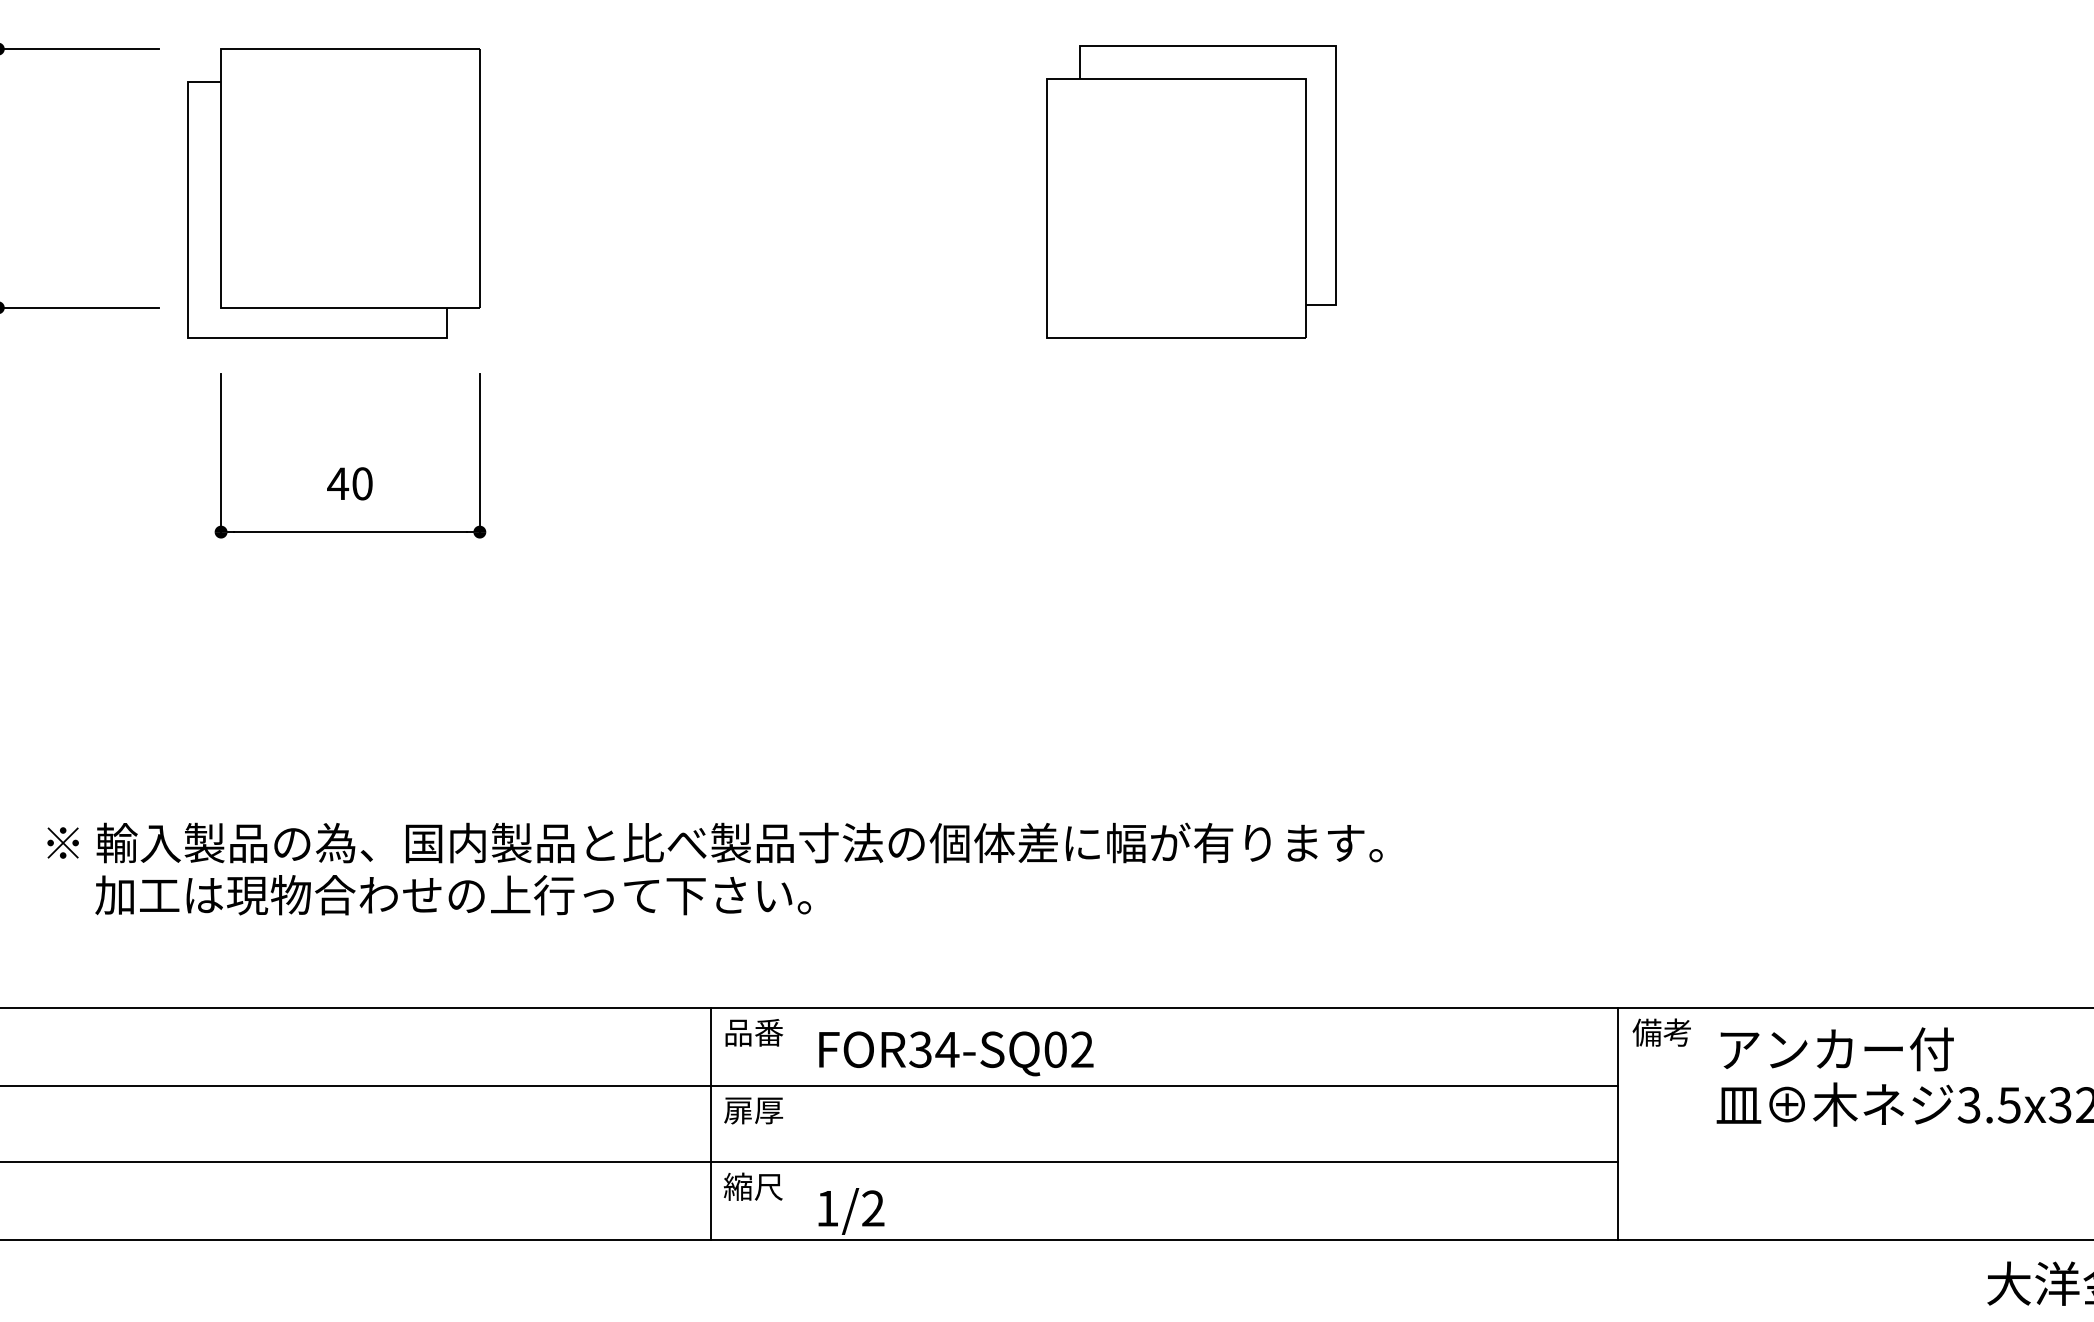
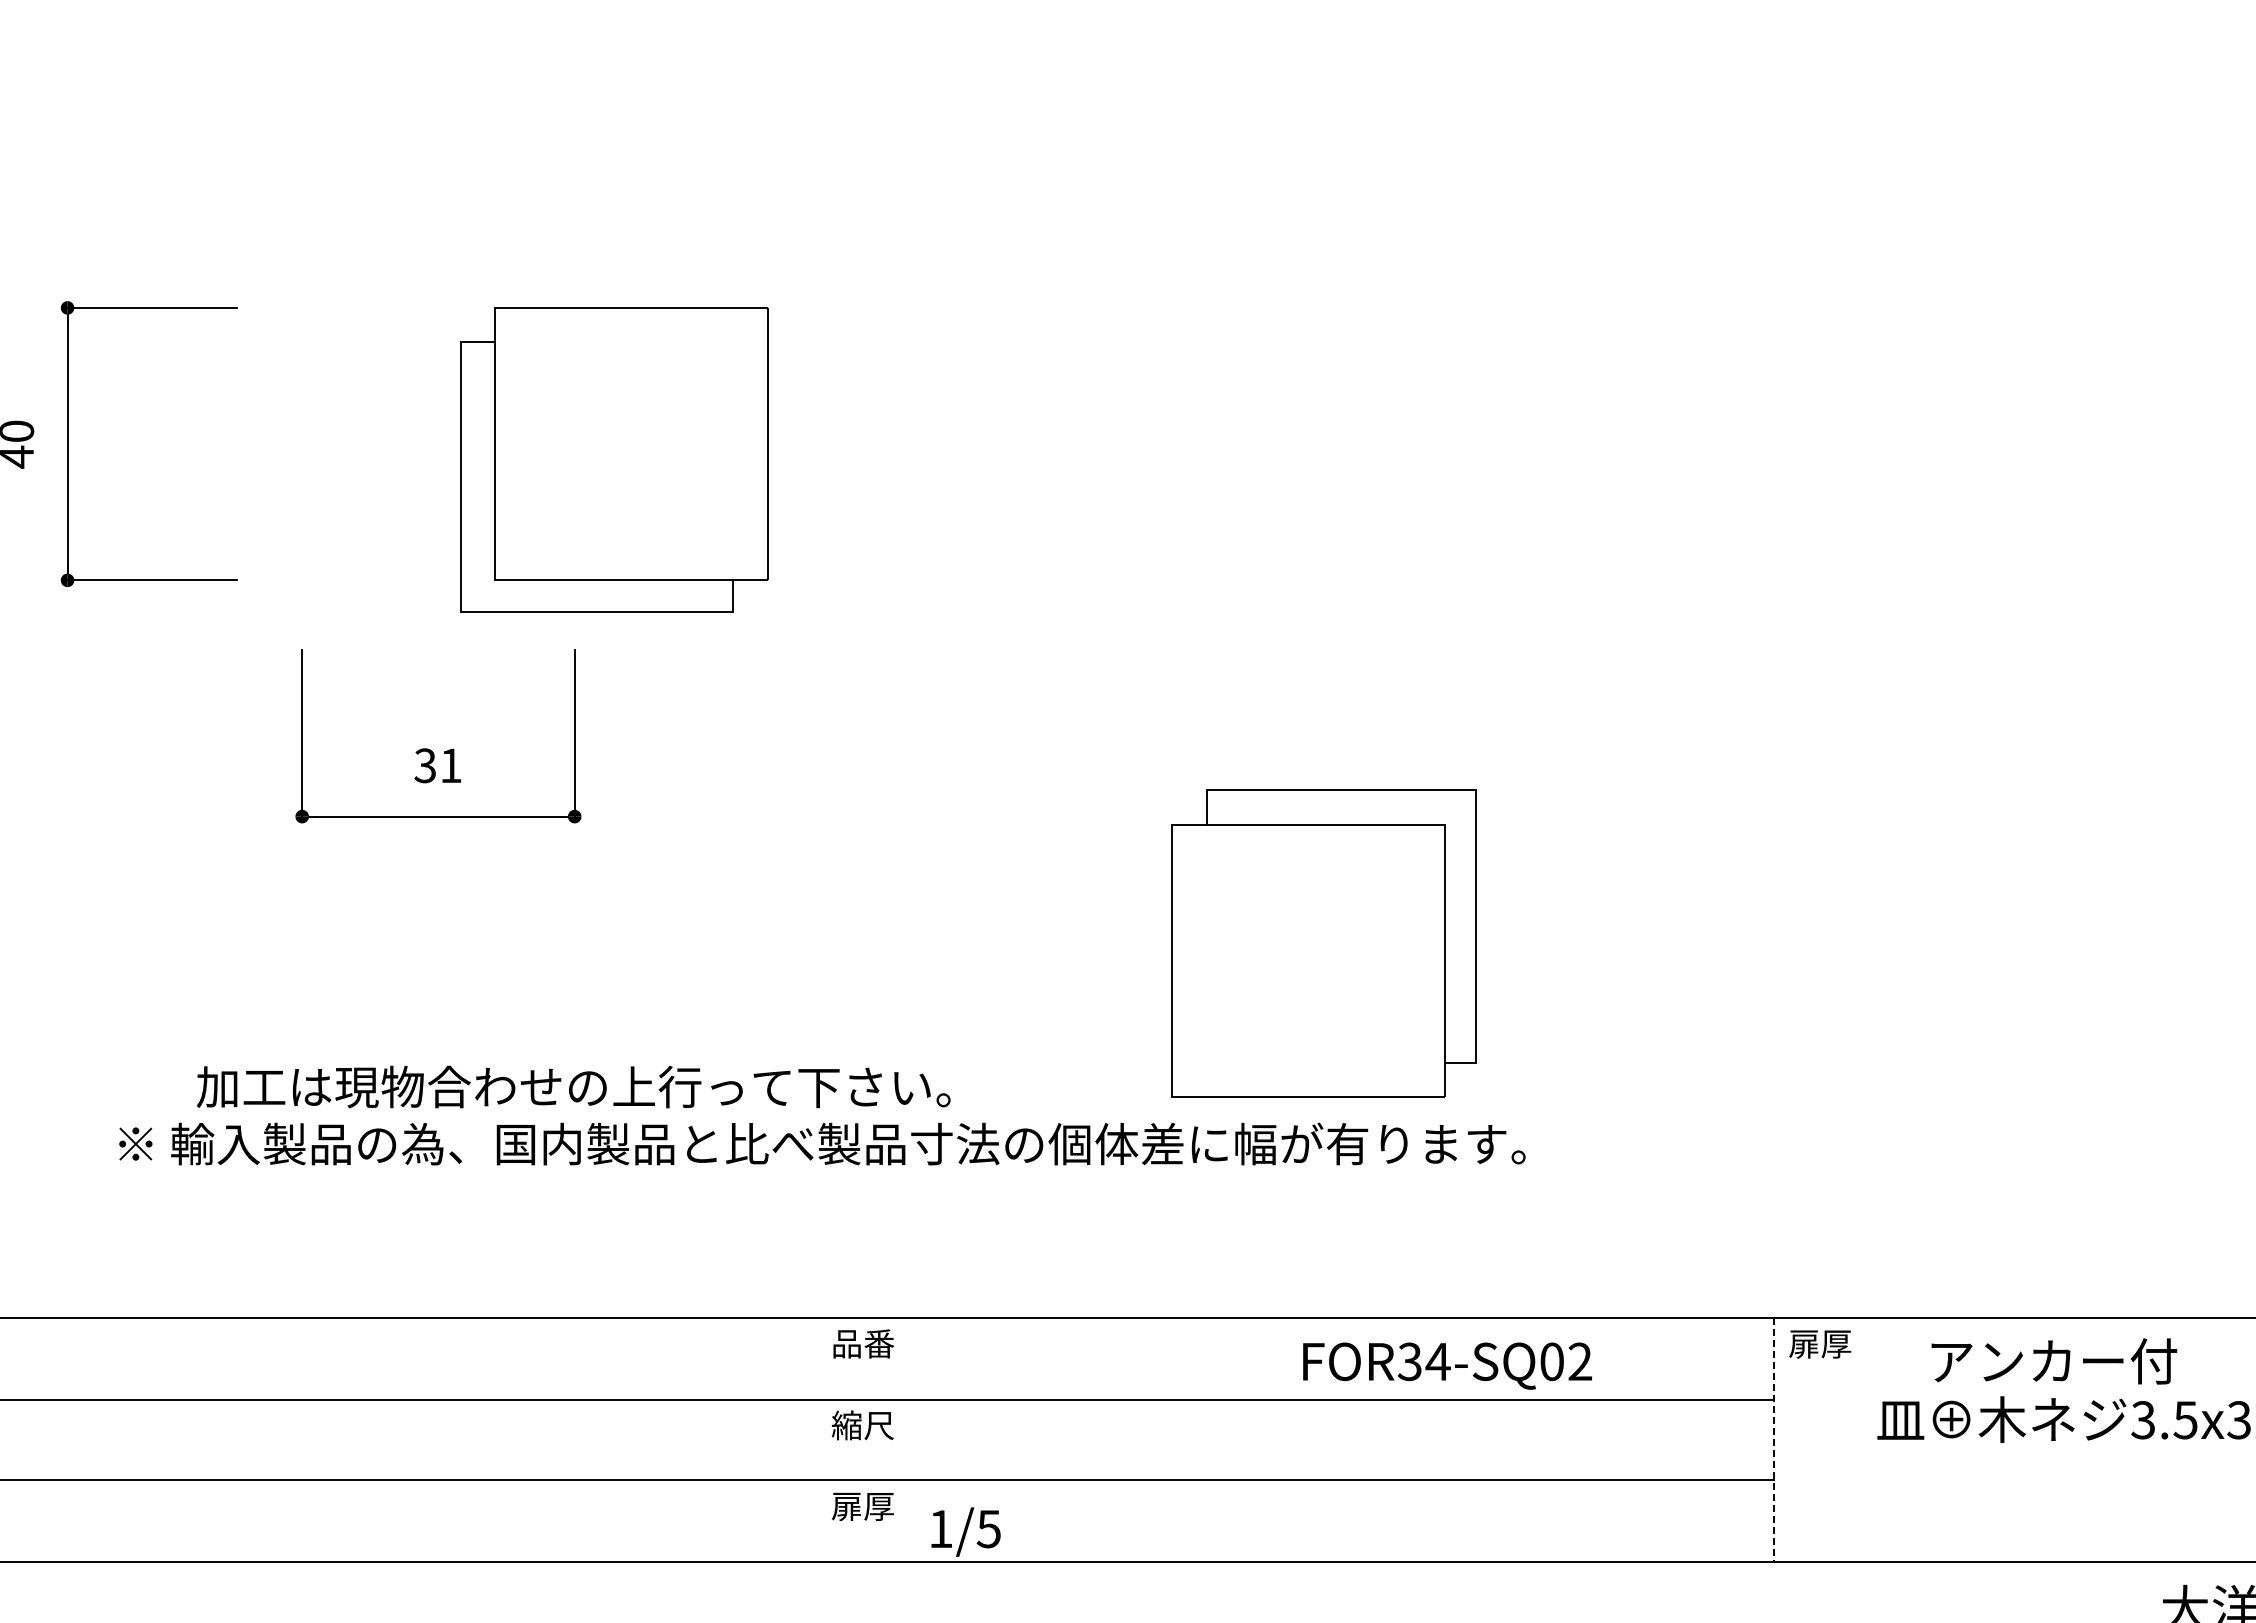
part: (1190, 192) -> (1323, 943), moved
part: (334, 193) -> (614, 459), moved
text: (349, 483) -> (437, 765), 40 -> 31
text: (453, 894) -> (573, 1086), moved
text: (1661, 1032) -> (1819, 1343), 備考 -> 扉厚
text: (1837, 1049) -> (2054, 1361), moved
text: (956, 1053) -> (1447, 1365), moved
text: (753, 1110) -> (862, 1425), 扉厚 -> 縮尺
line: (711, 1123) -> (818, 1439), removed
line: (1618, 1123) -> (1773, 1439), solid -> dashed
text: (753, 1187) -> (862, 1506), 縮尺 -> 扉厚
text: (872, 1208) -> (988, 1528), 1/2 -> 1/5

